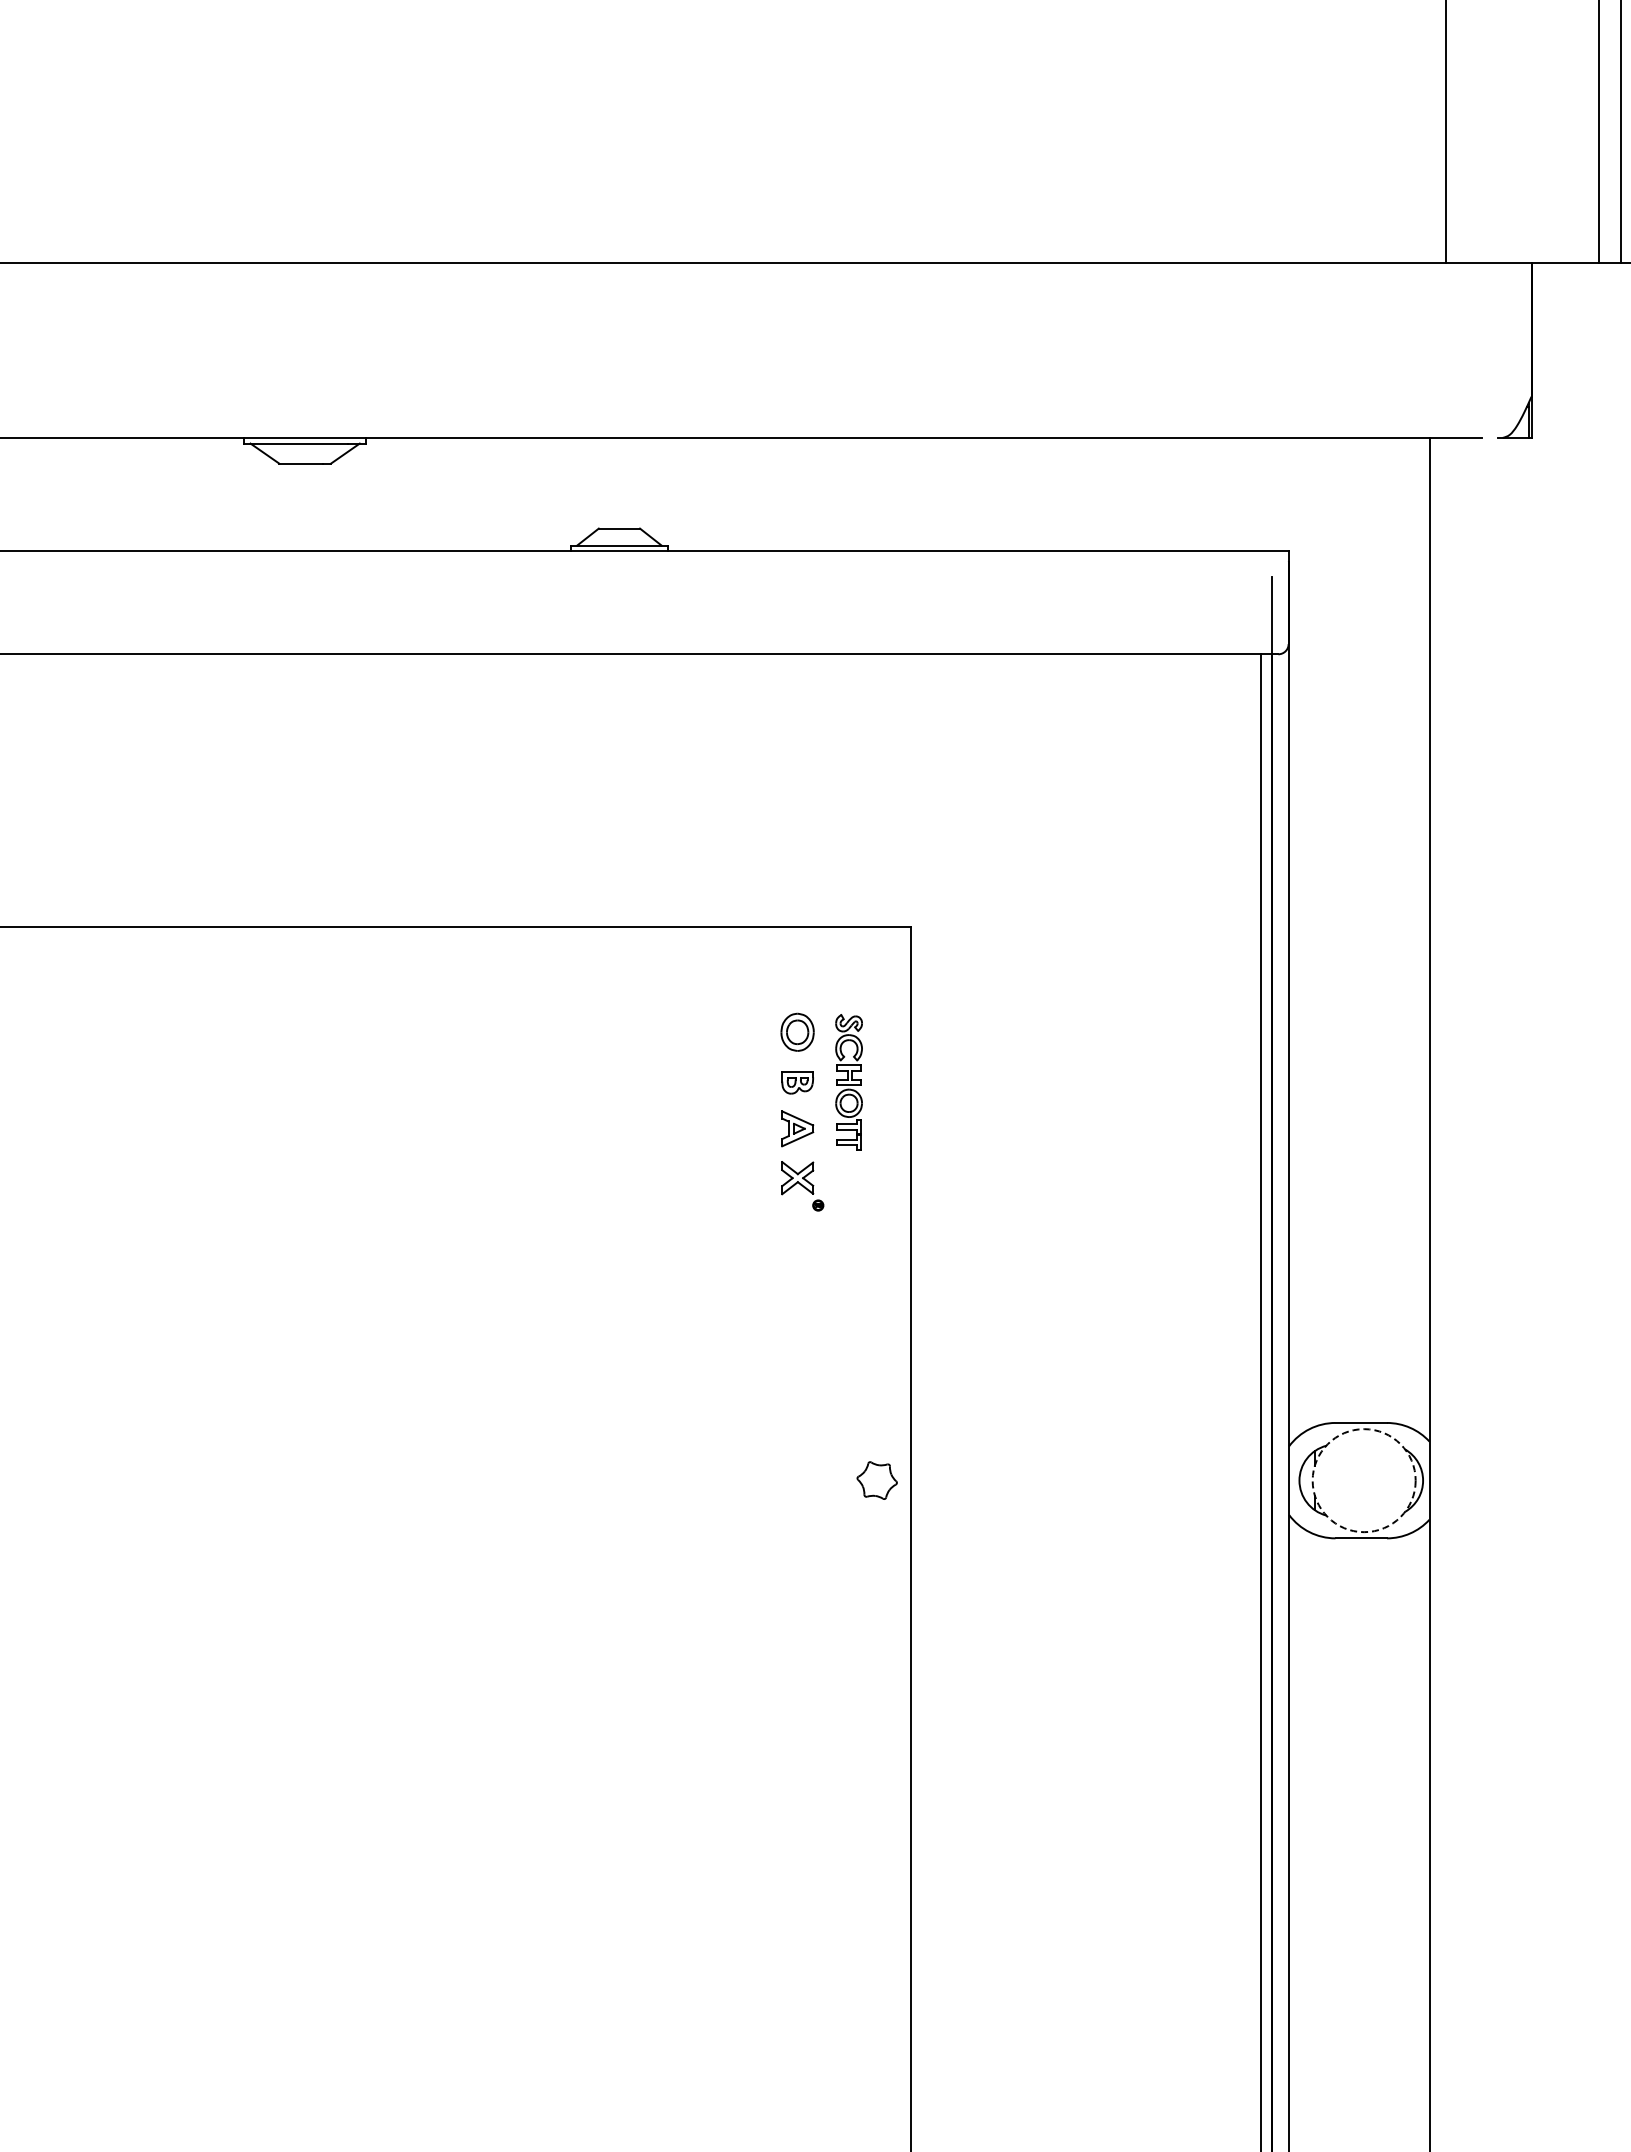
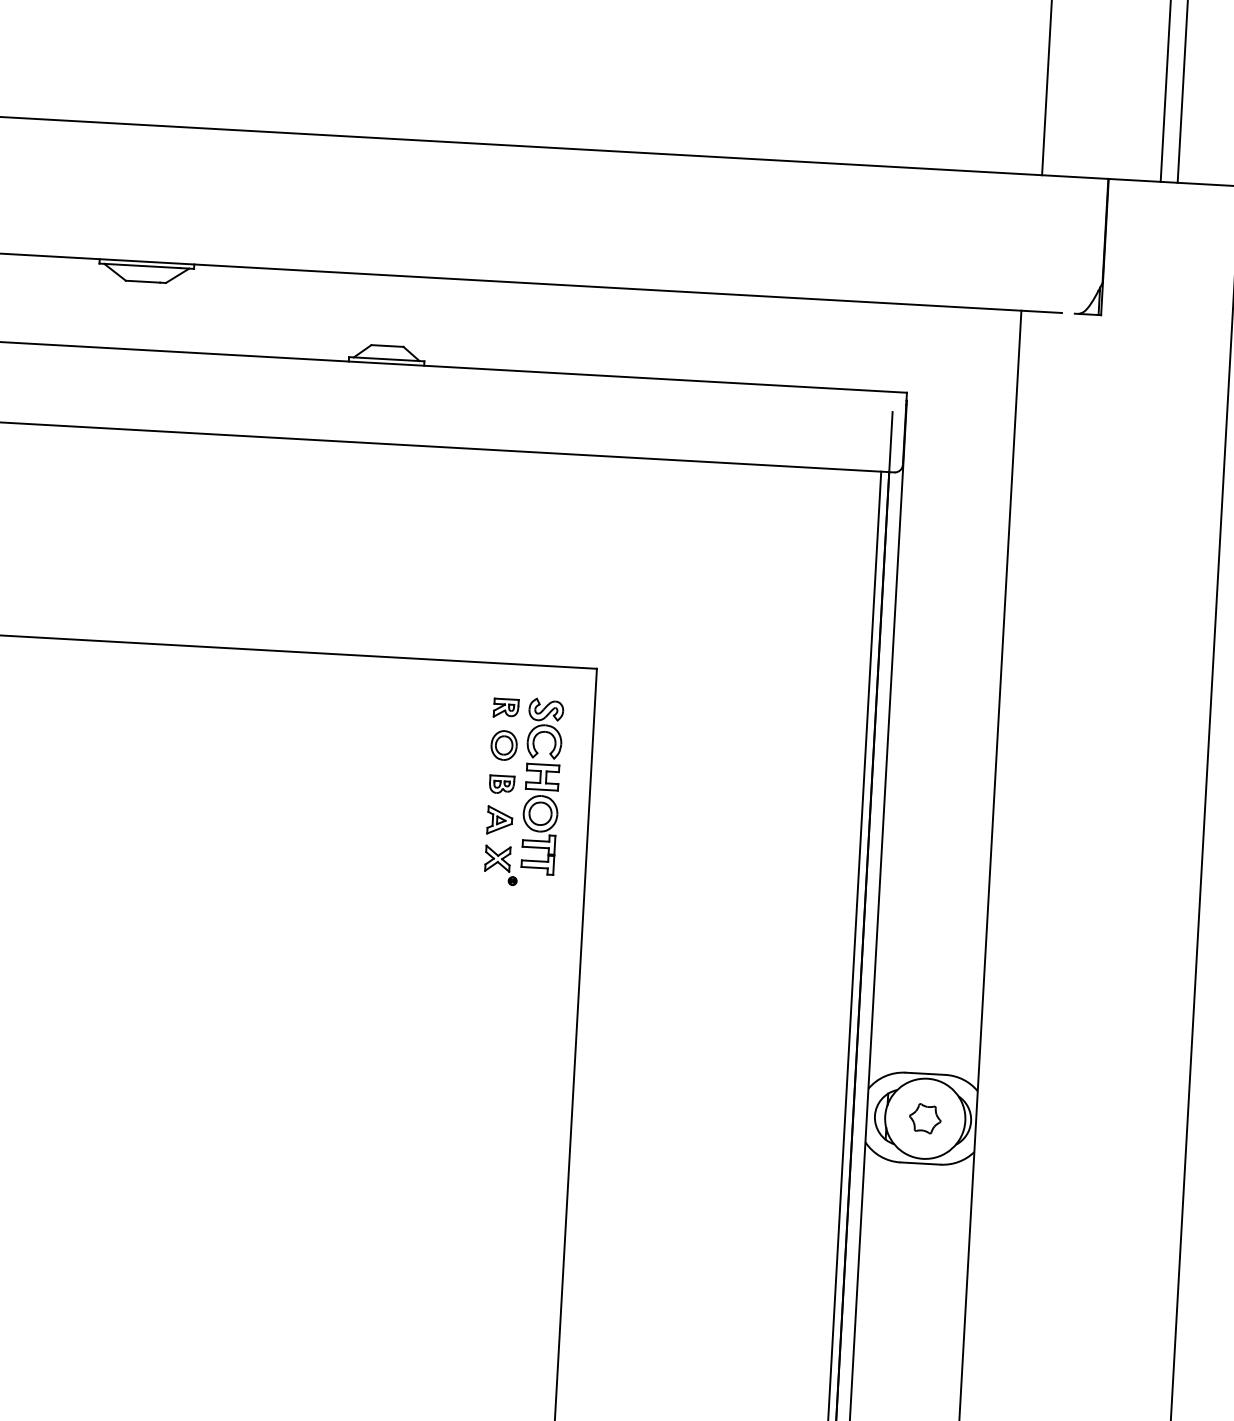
part: (797, 984) -> (506, 708), added
part: (848, 1082) -> (541, 786), size x1.67
part: (876, 1480) -> (924, 1118), moved
circle: (1363, 1480) -> (924, 1118), dashed -> solid

